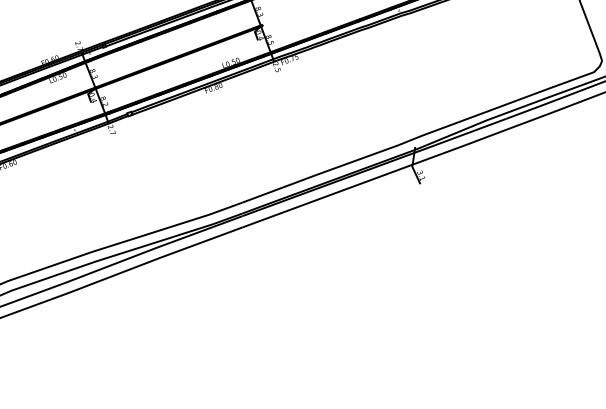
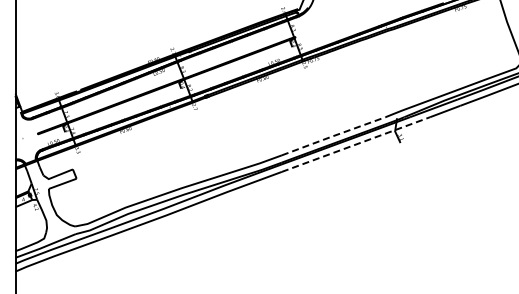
line: (319, 174) -> (333, 136), solid -> dashed
line: (354, 186) -> (356, 144), solid -> dashed

